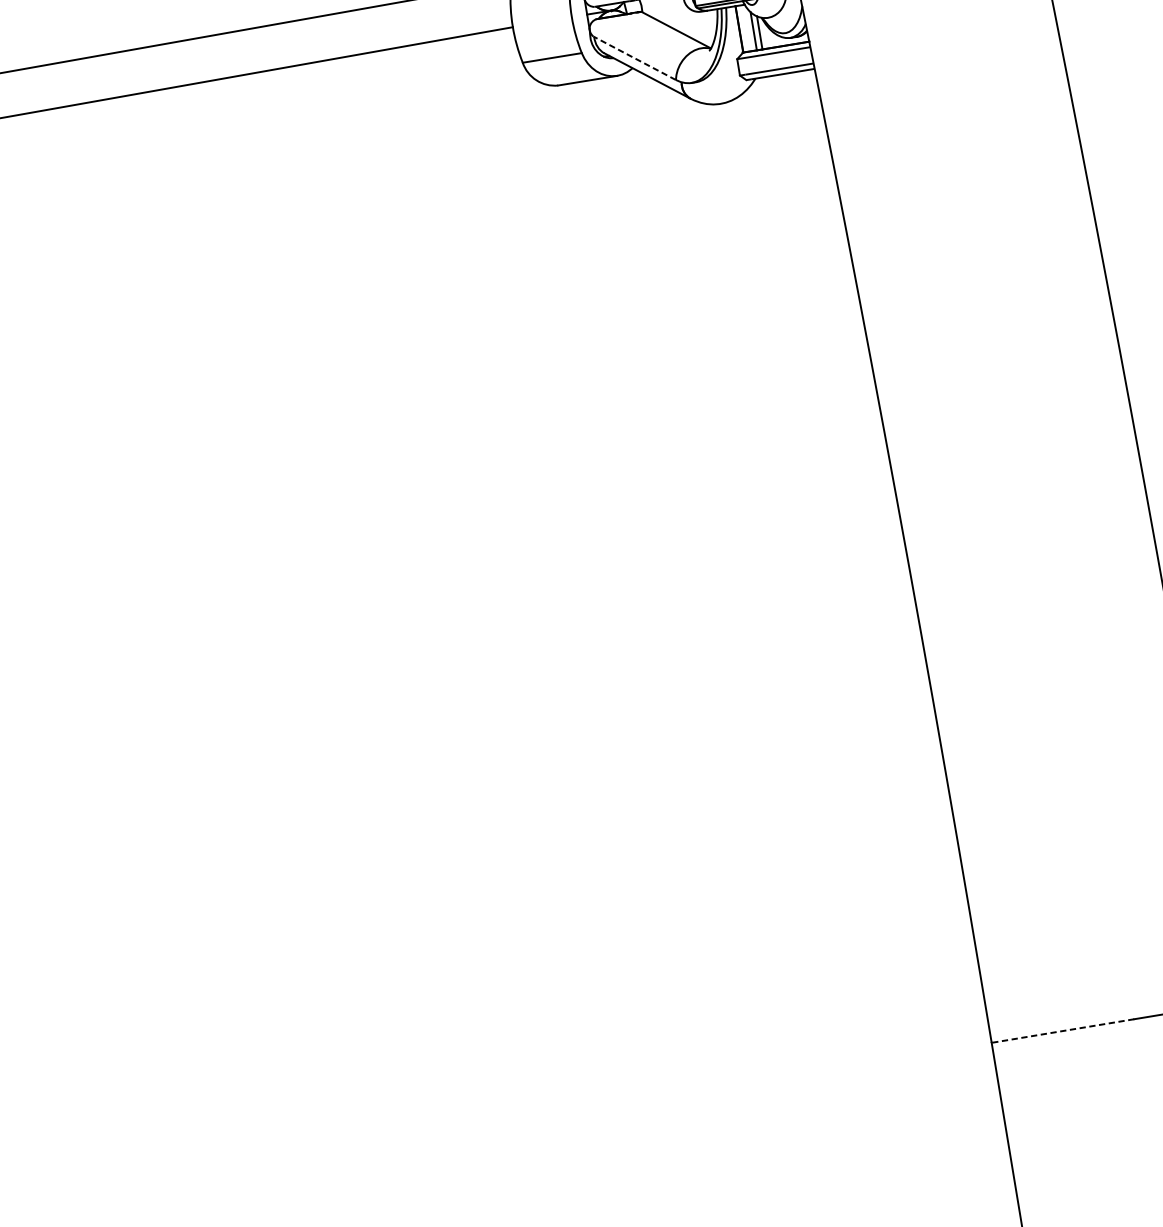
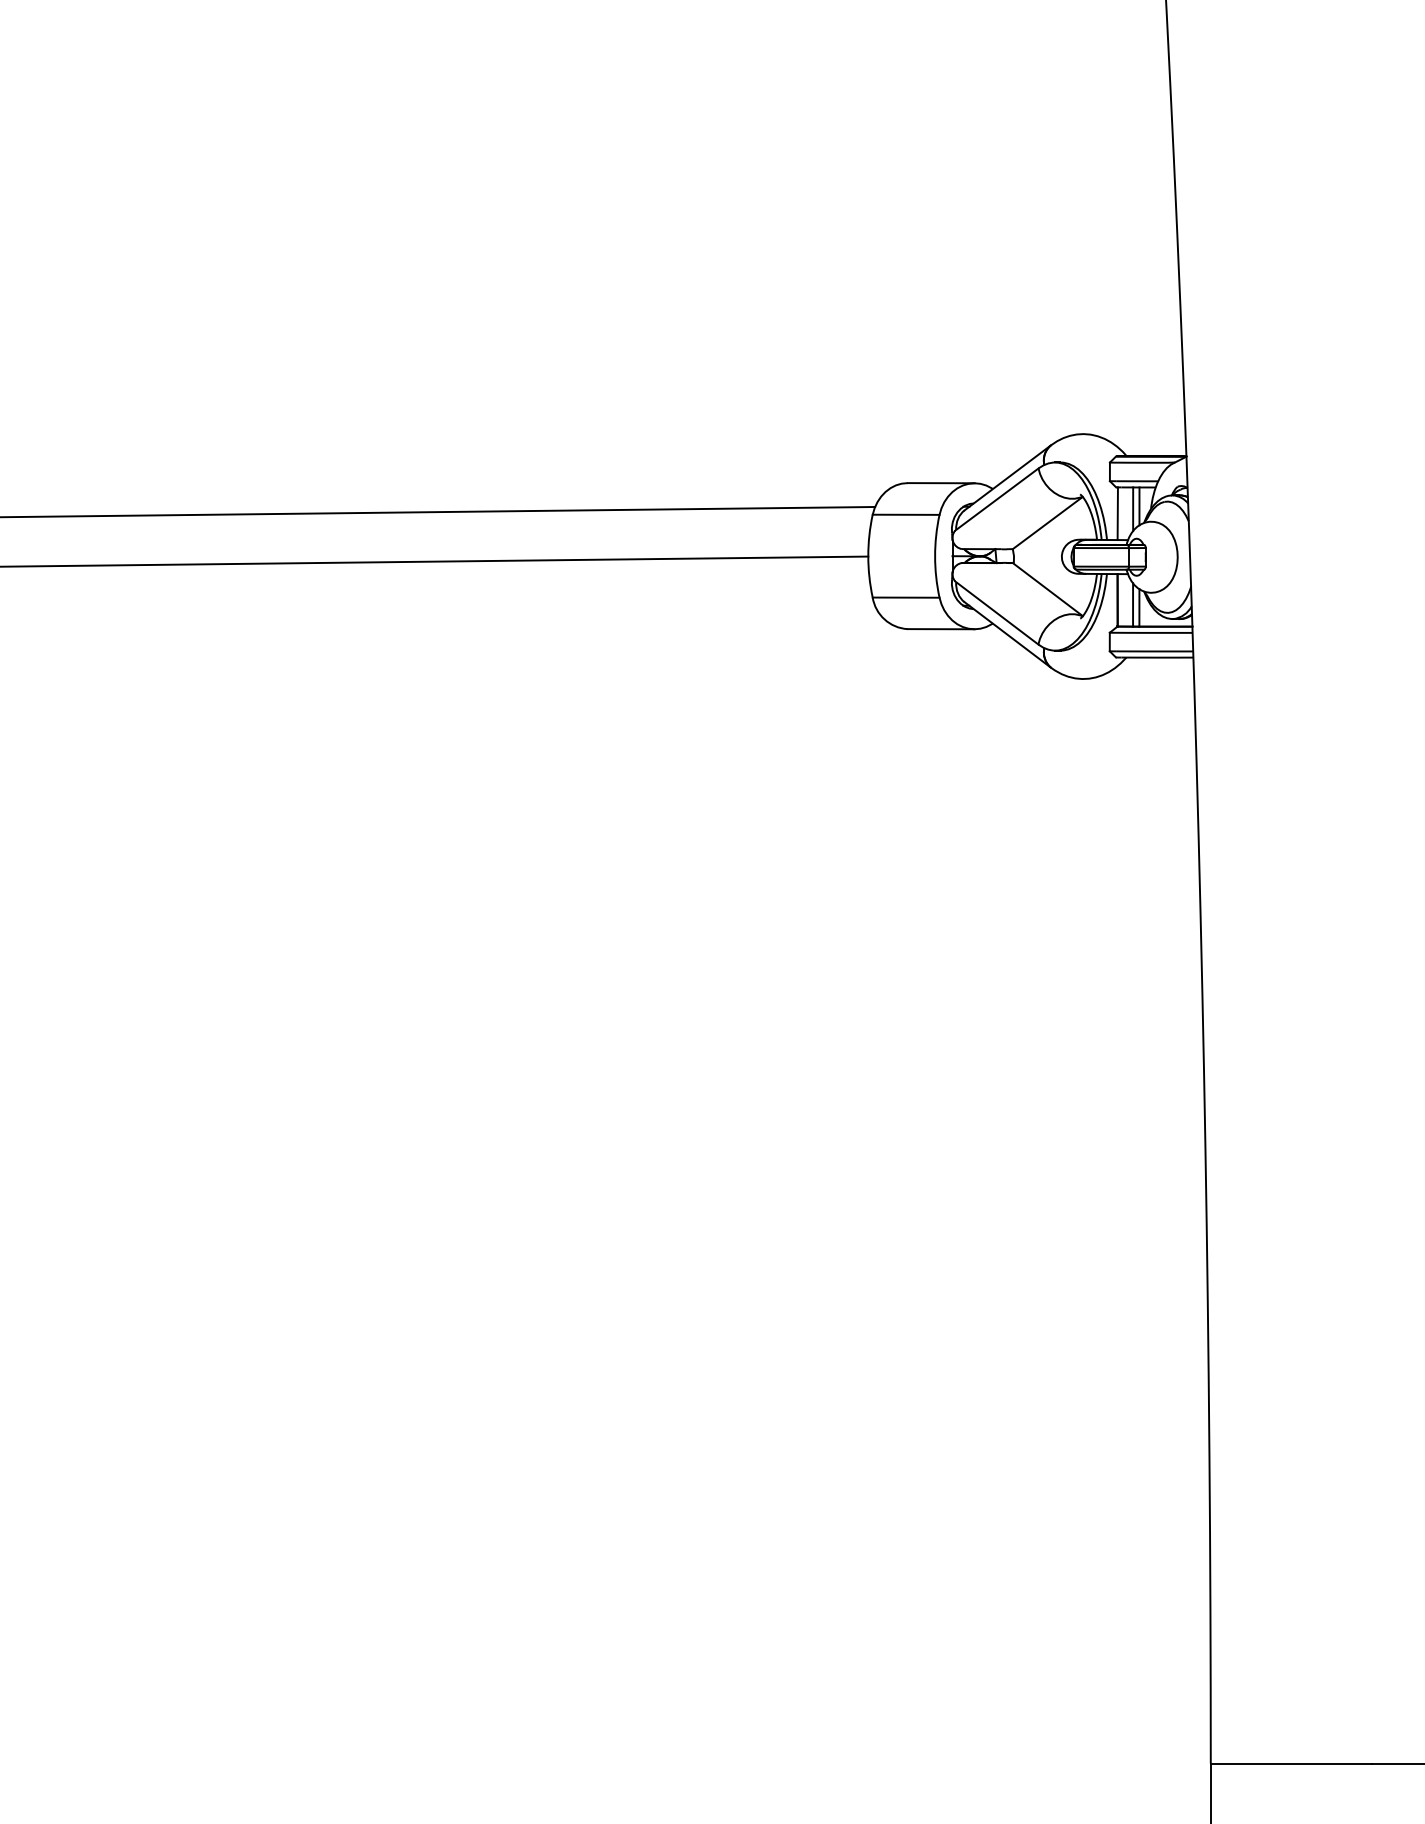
line: (634, 57) -> (996, 612), dashed -> solid
line: (1062, 1030) -> (1291, 1763), dashed -> solid

